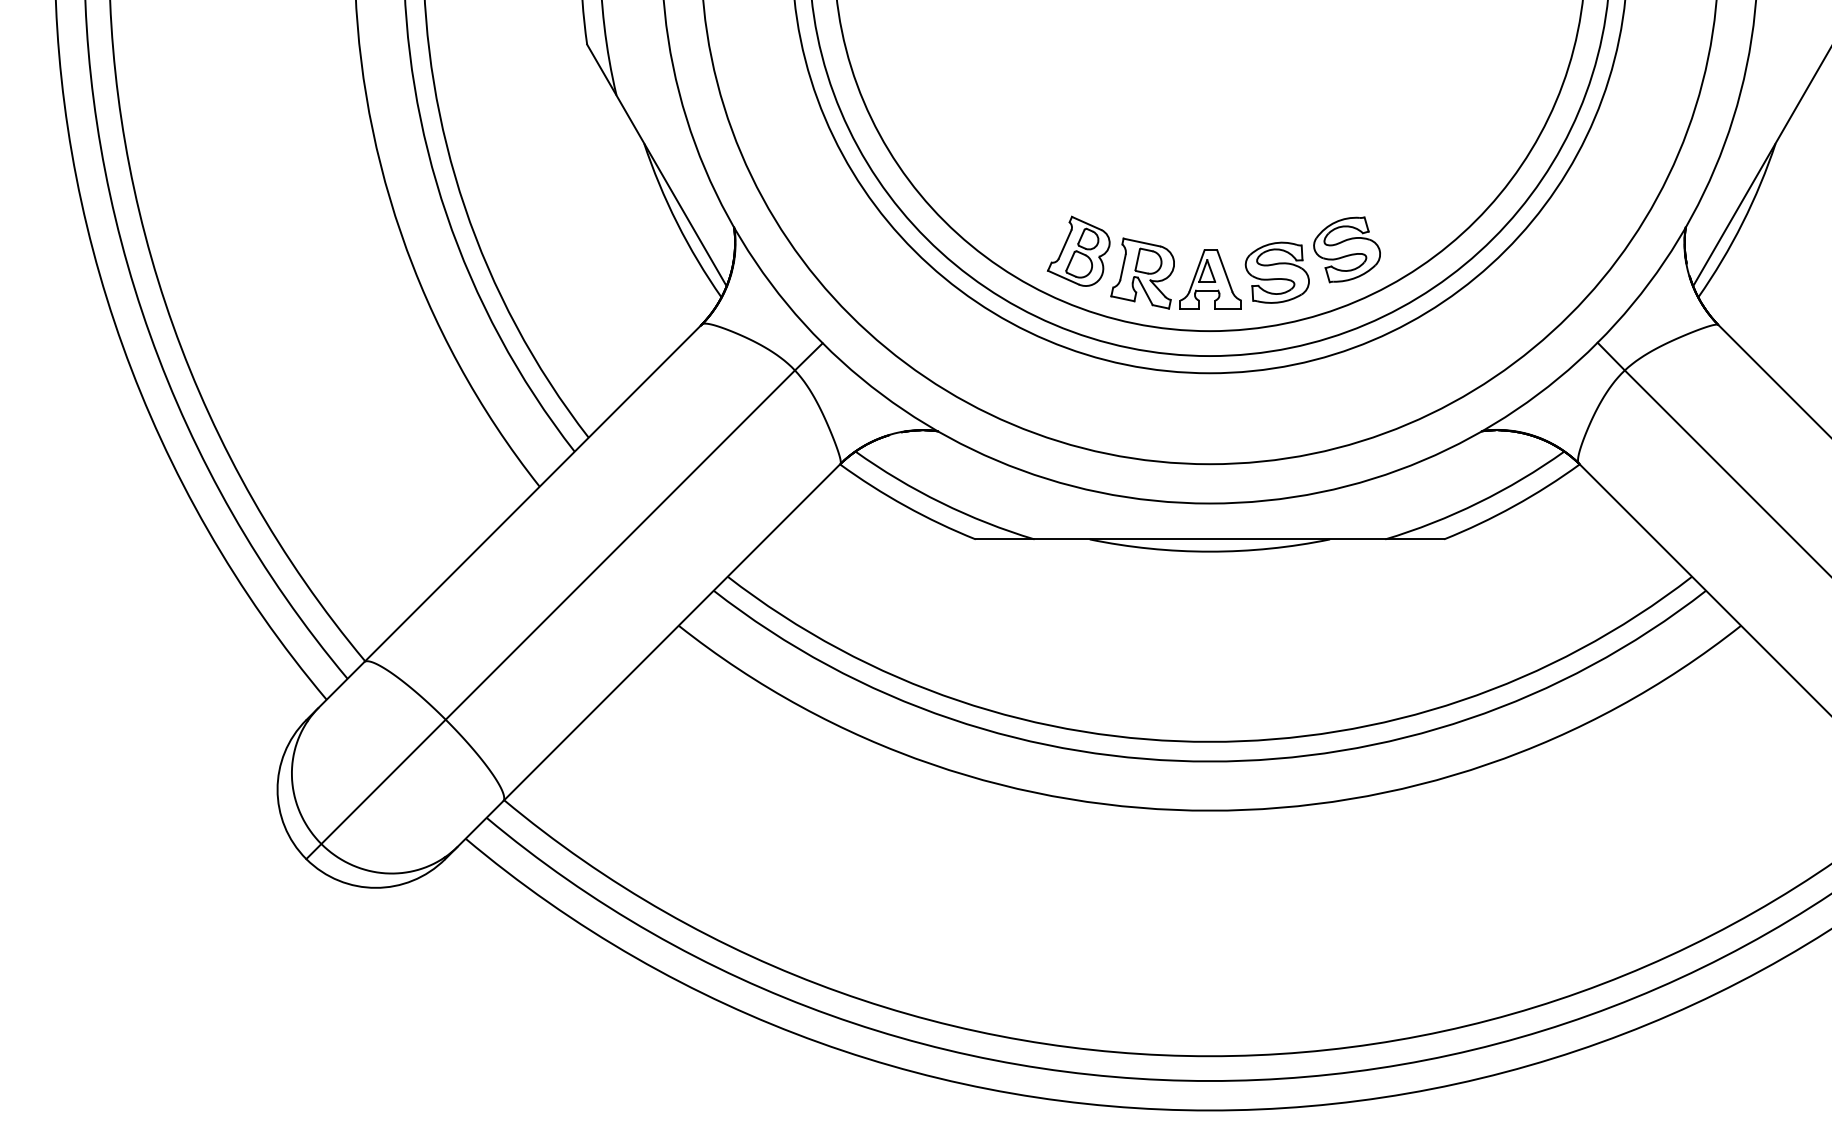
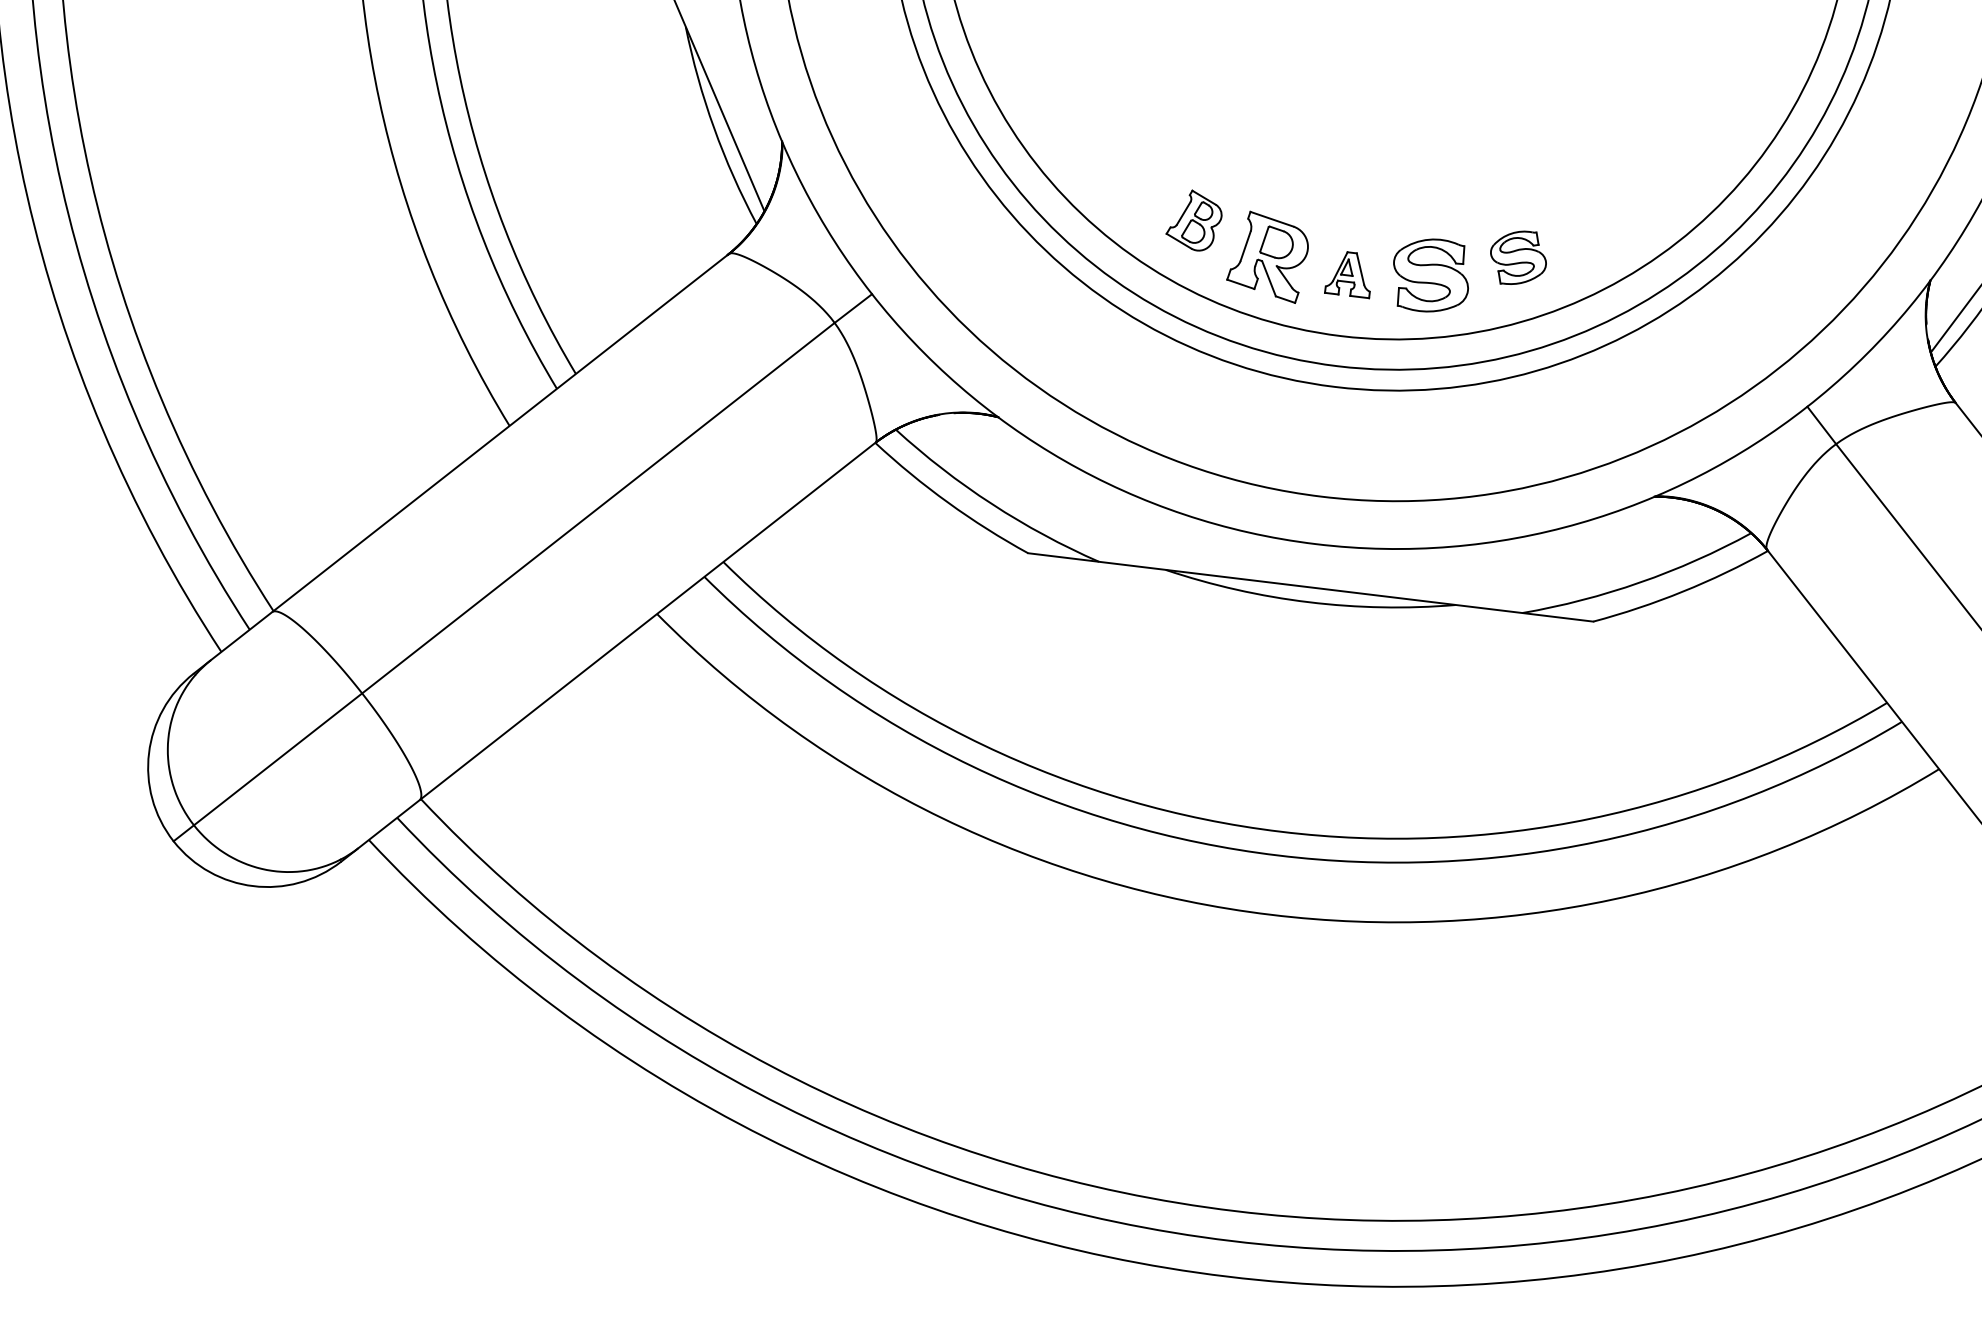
part: (1346, 249) -> (1517, 257), size x0.7
part: (1078, 250) -> (1194, 219), size x0.7
part: (1210, 279) -> (1349, 273), size x0.6

